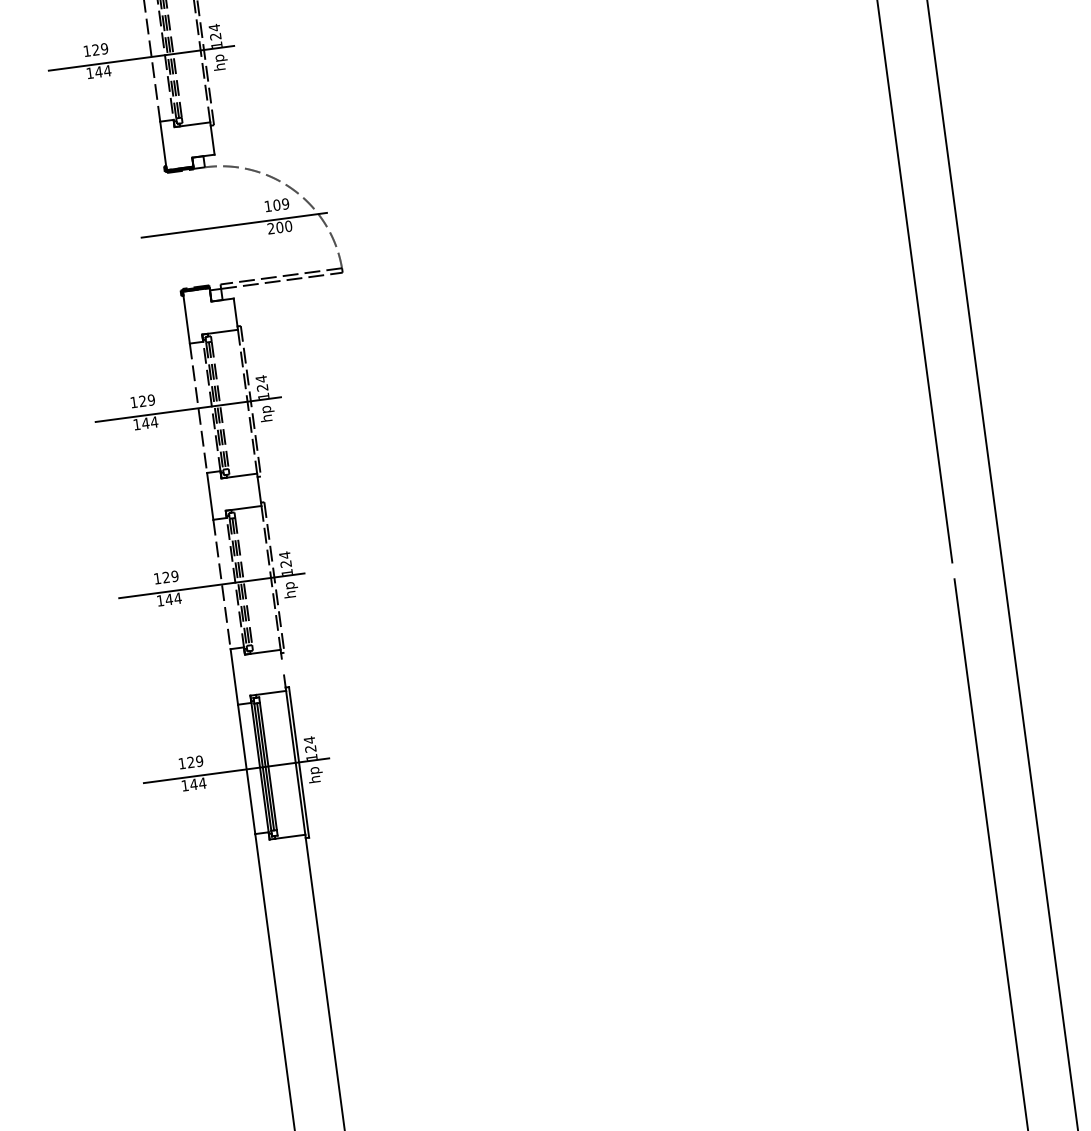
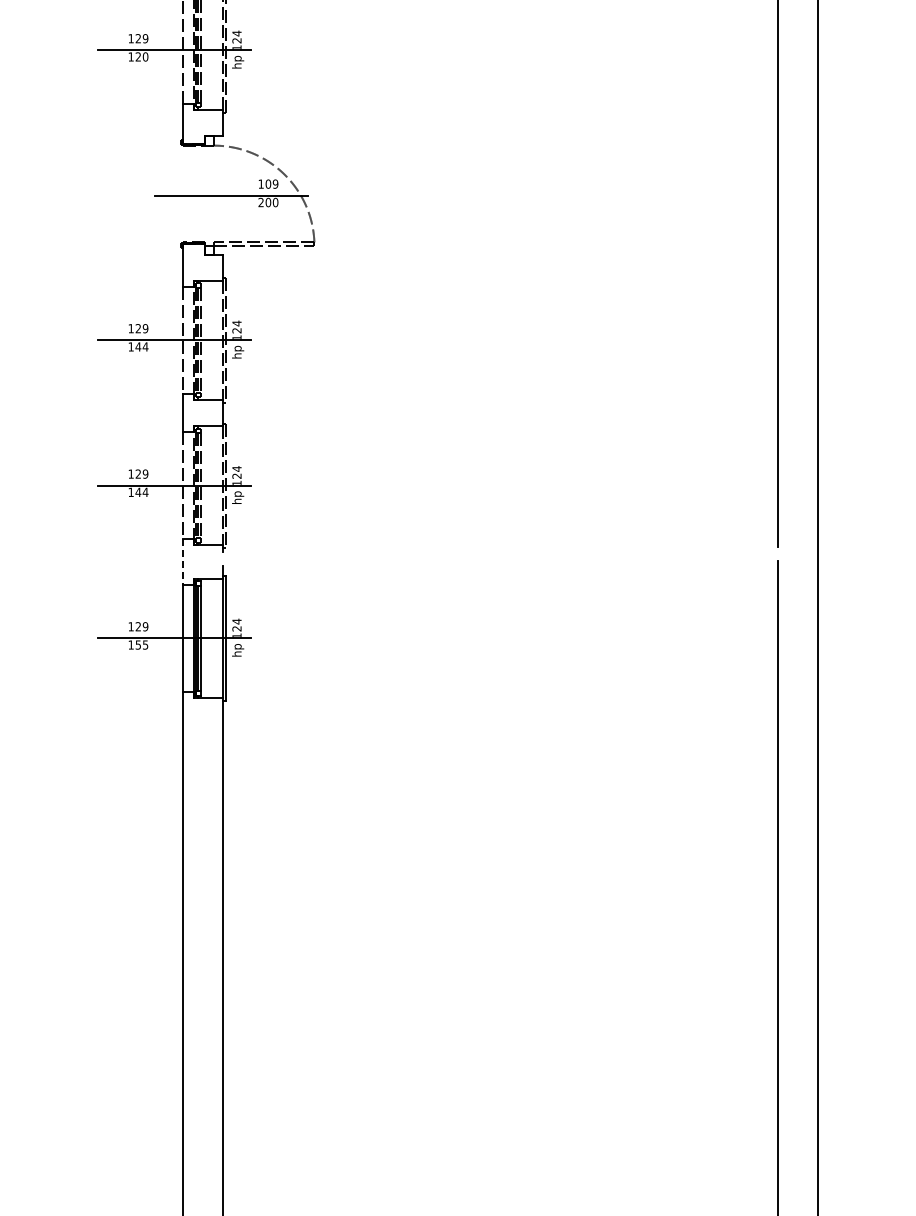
text: (102, 71) -> (141, 56), 144 -> 120
line: (234, 677) -> (182, 562), solid -> dashed
text: (197, 783) -> (141, 644), 144 -> 155

